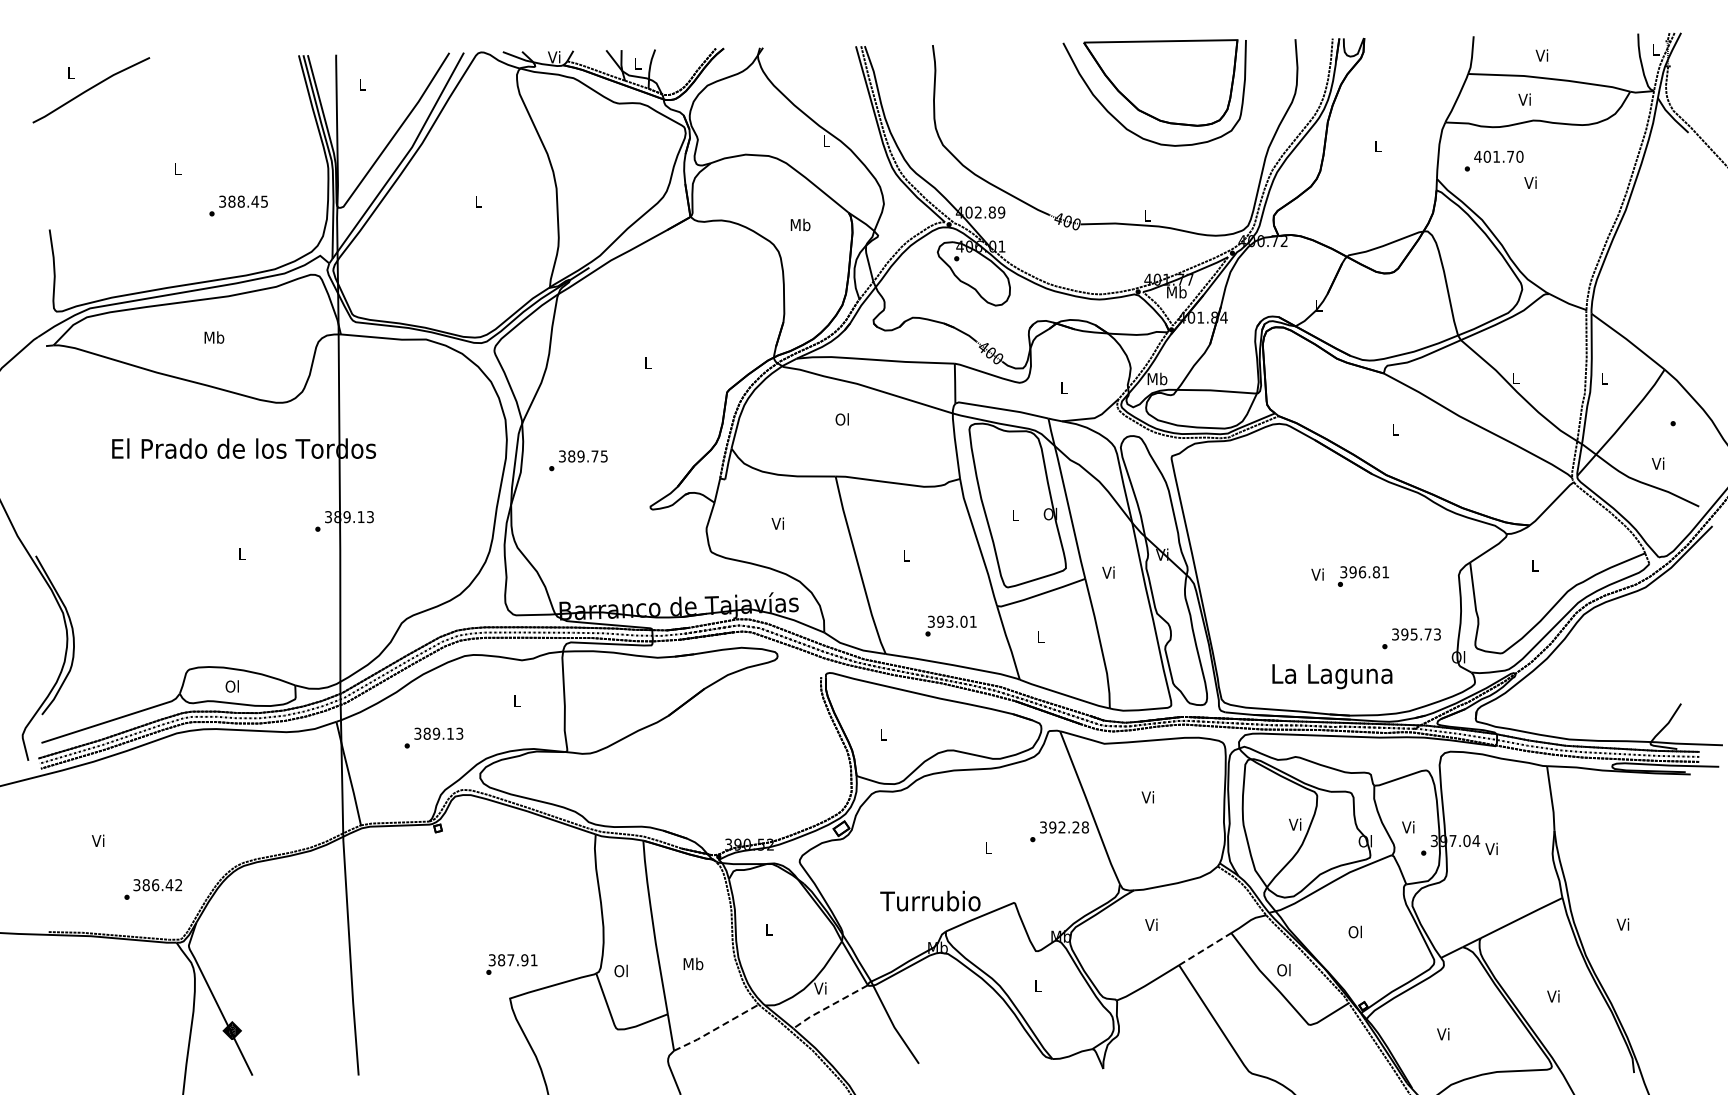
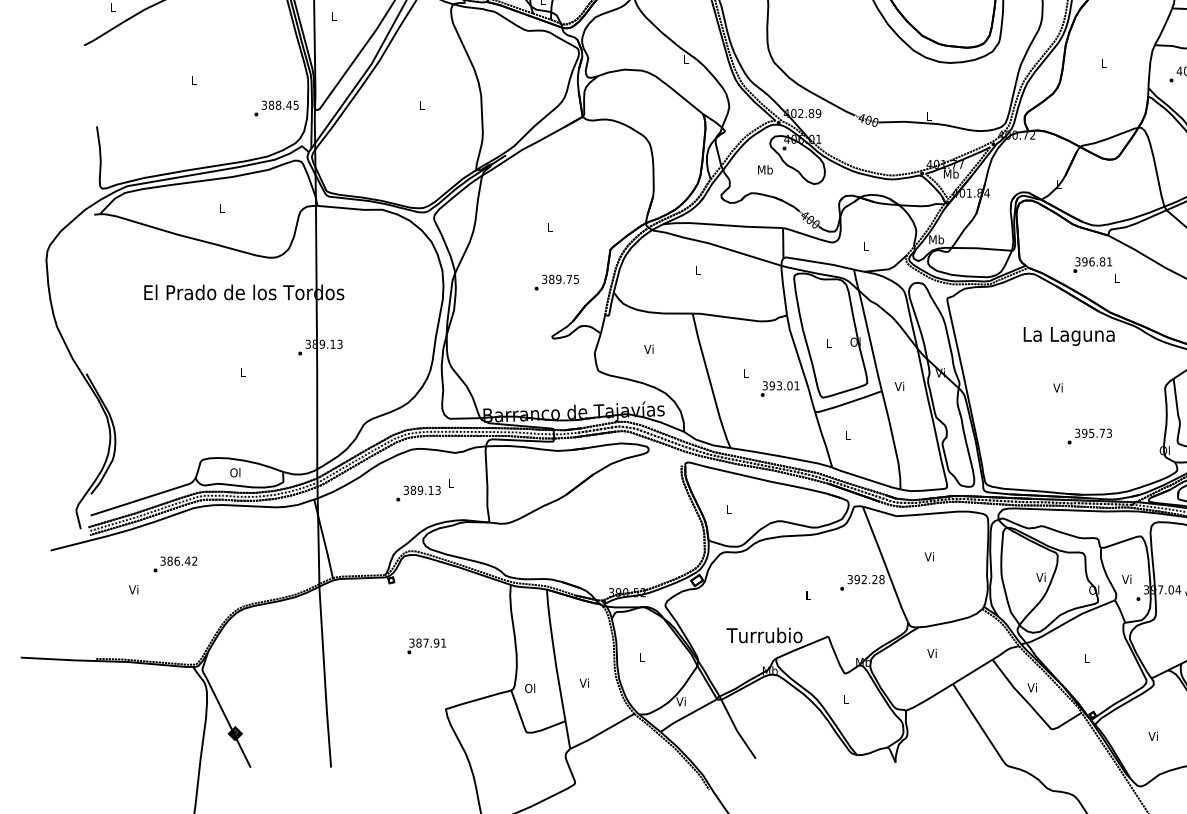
text: (238, 205) -> (276, 108), moved
text: (800, 224) -> (765, 169), moved
text: (214, 337) -> (221, 208), Mb -> L
text: (841, 419) -> (697, 270), Ol -> L
text: (578, 460) -> (556, 282), moved
text: (1362, 576) -> (1092, 265), moved
text: (950, 625) -> (779, 388), moved
text: (1411, 638) -> (1089, 436), moved
text: (1332, 676) -> (1069, 336), moved
text: (433, 737) -> (418, 493), moved
text: (152, 889) -> (174, 564), moved
text: (1354, 931) -> (1085, 658), Ol -> L
line: (1205, 949) -> (973, 672), dashed -> solid
text: (693, 963) -> (584, 682), Mb -> Vi
text: (511, 964) -> (426, 646), moved
text: (1283, 970) -> (1032, 688), Ol -> Vi
line: (828, 1006) -> (687, 715), dashed -> solid
line: (716, 1028) -> (602, 731), dashed -> solid

